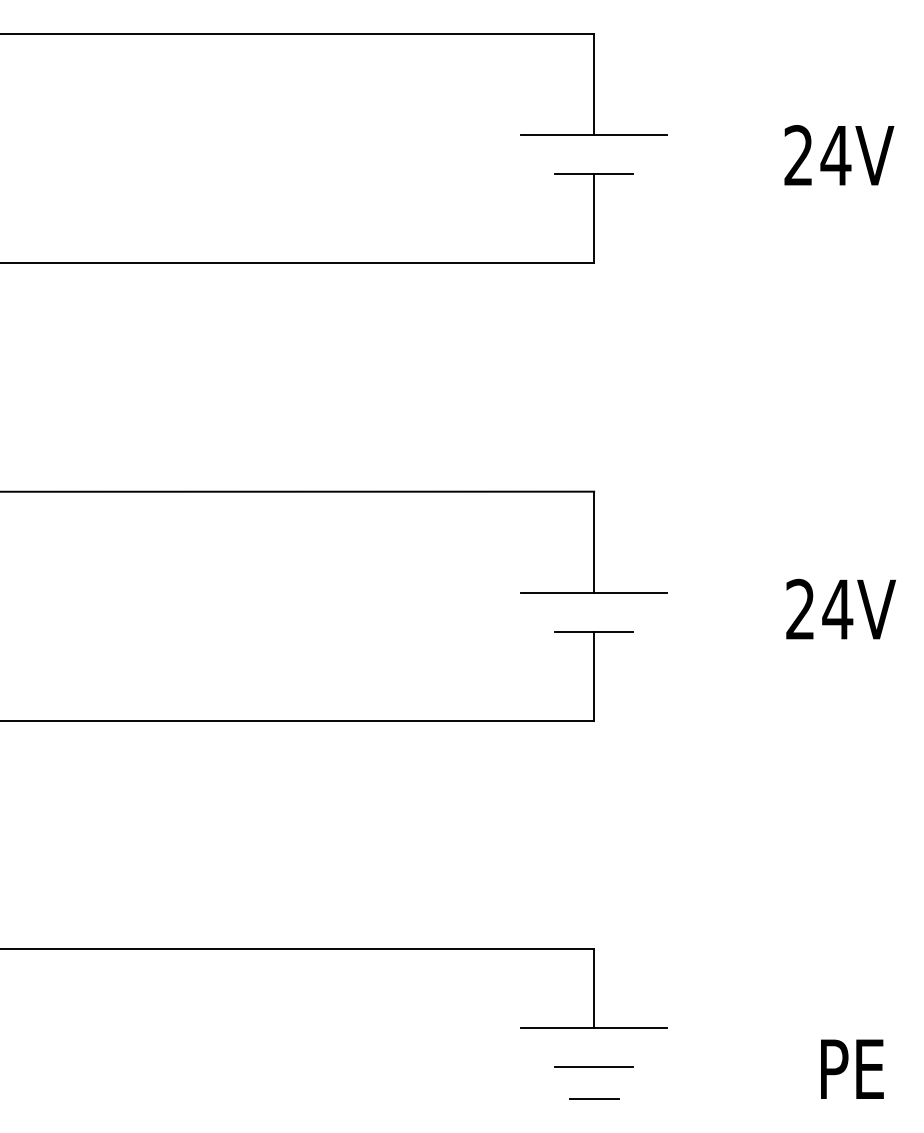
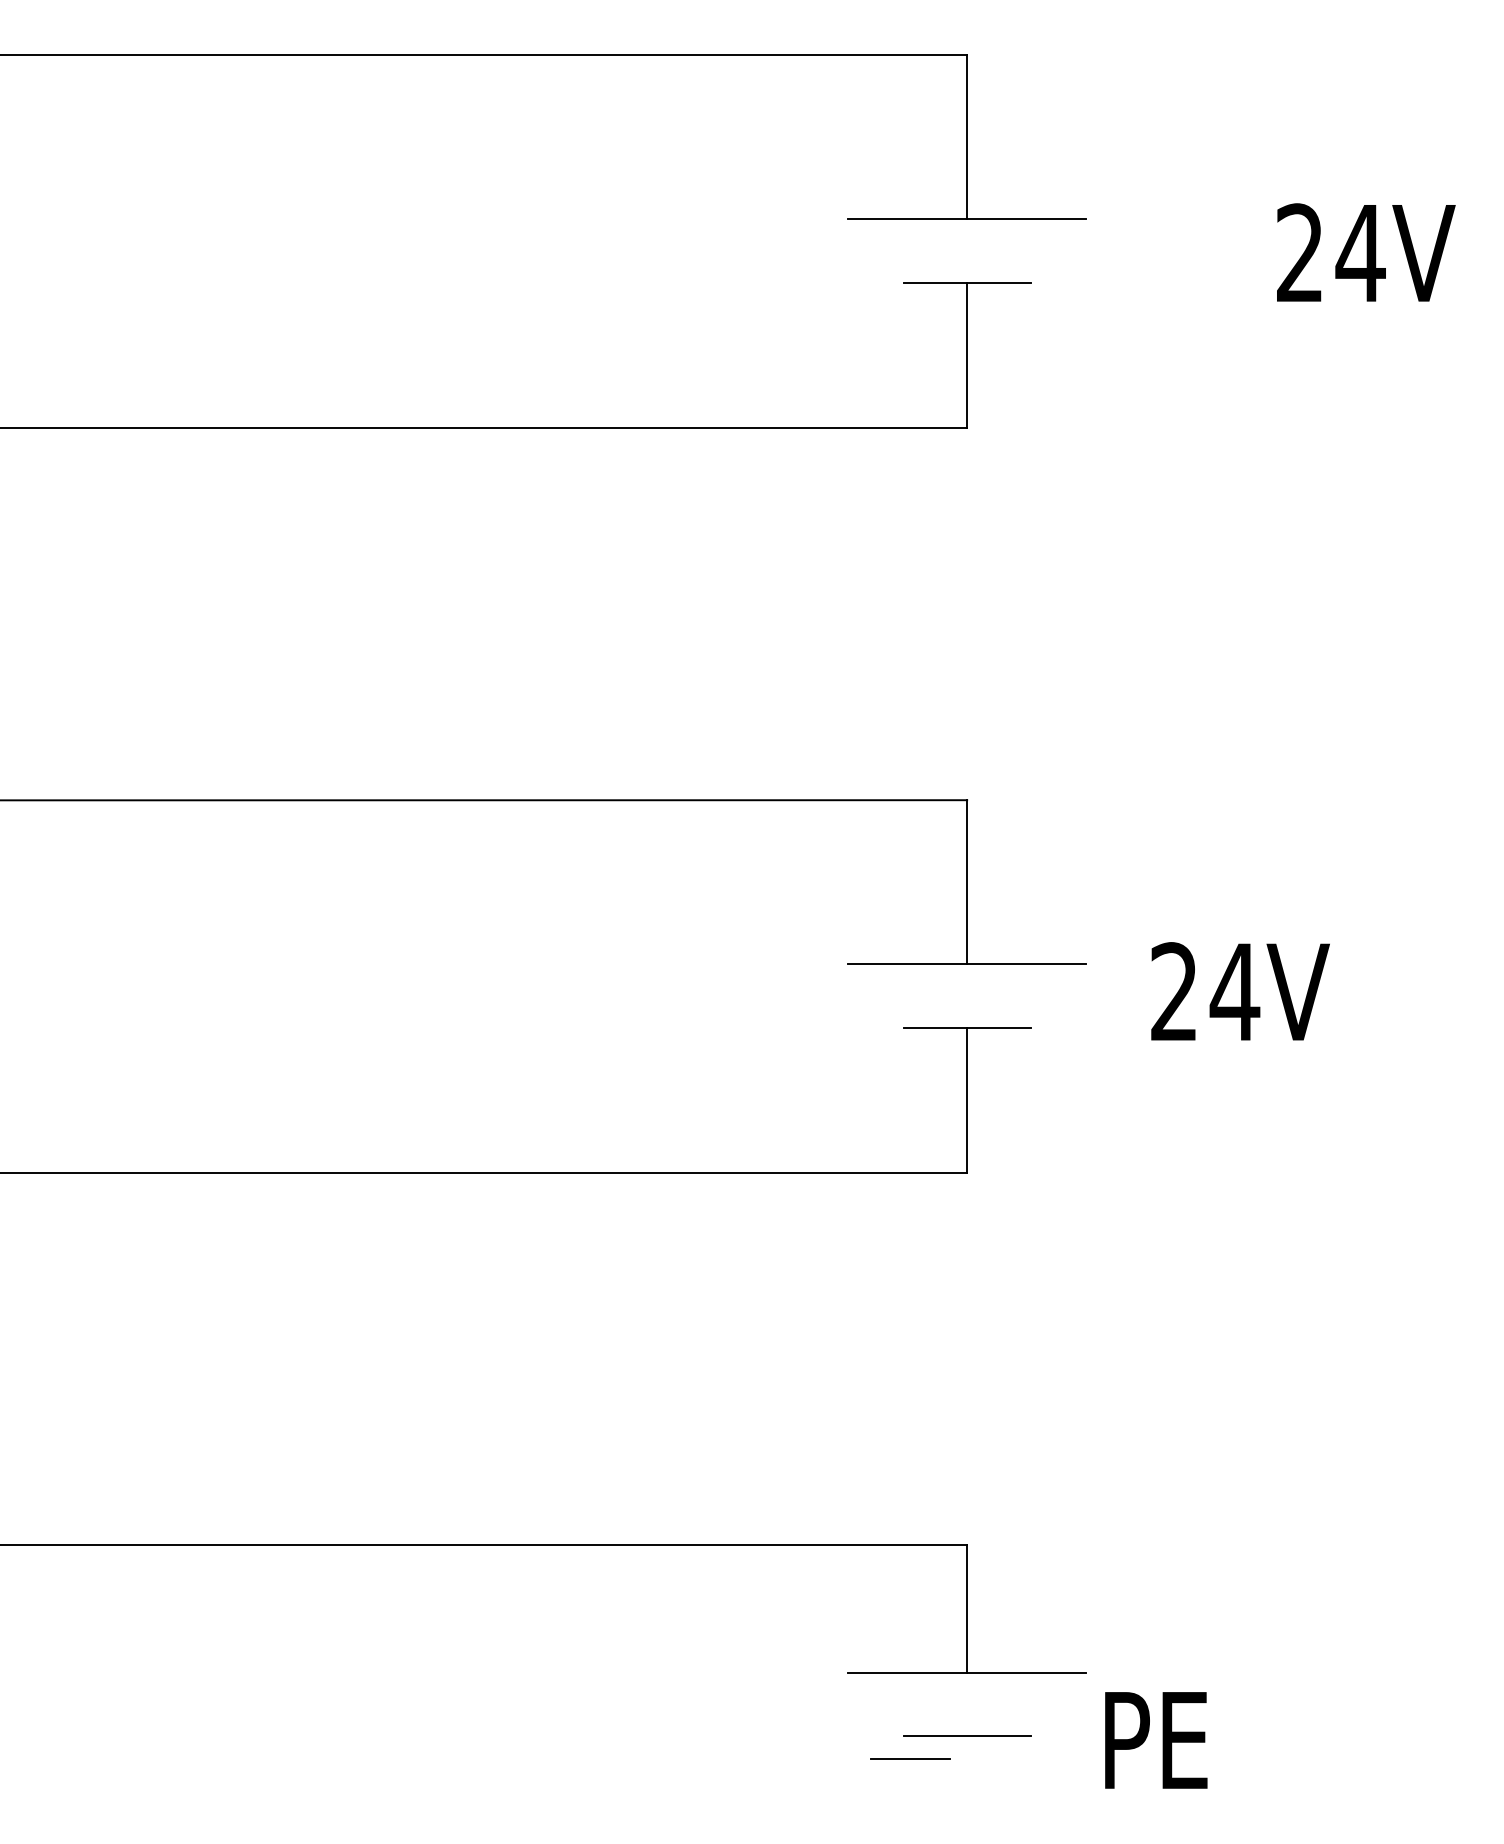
text: (840, 608) -> (1239, 990), moved
text: (852, 1068) -> (1156, 1739), moved
line: (594, 1098) -> (910, 1758), moved

